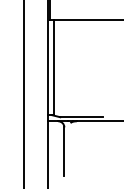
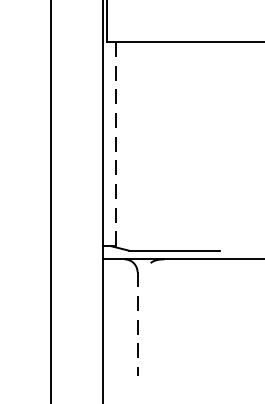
line: (54, 67) -> (116, 144), solid -> dashed
line: (64, 152) -> (137, 326), solid -> dashed

